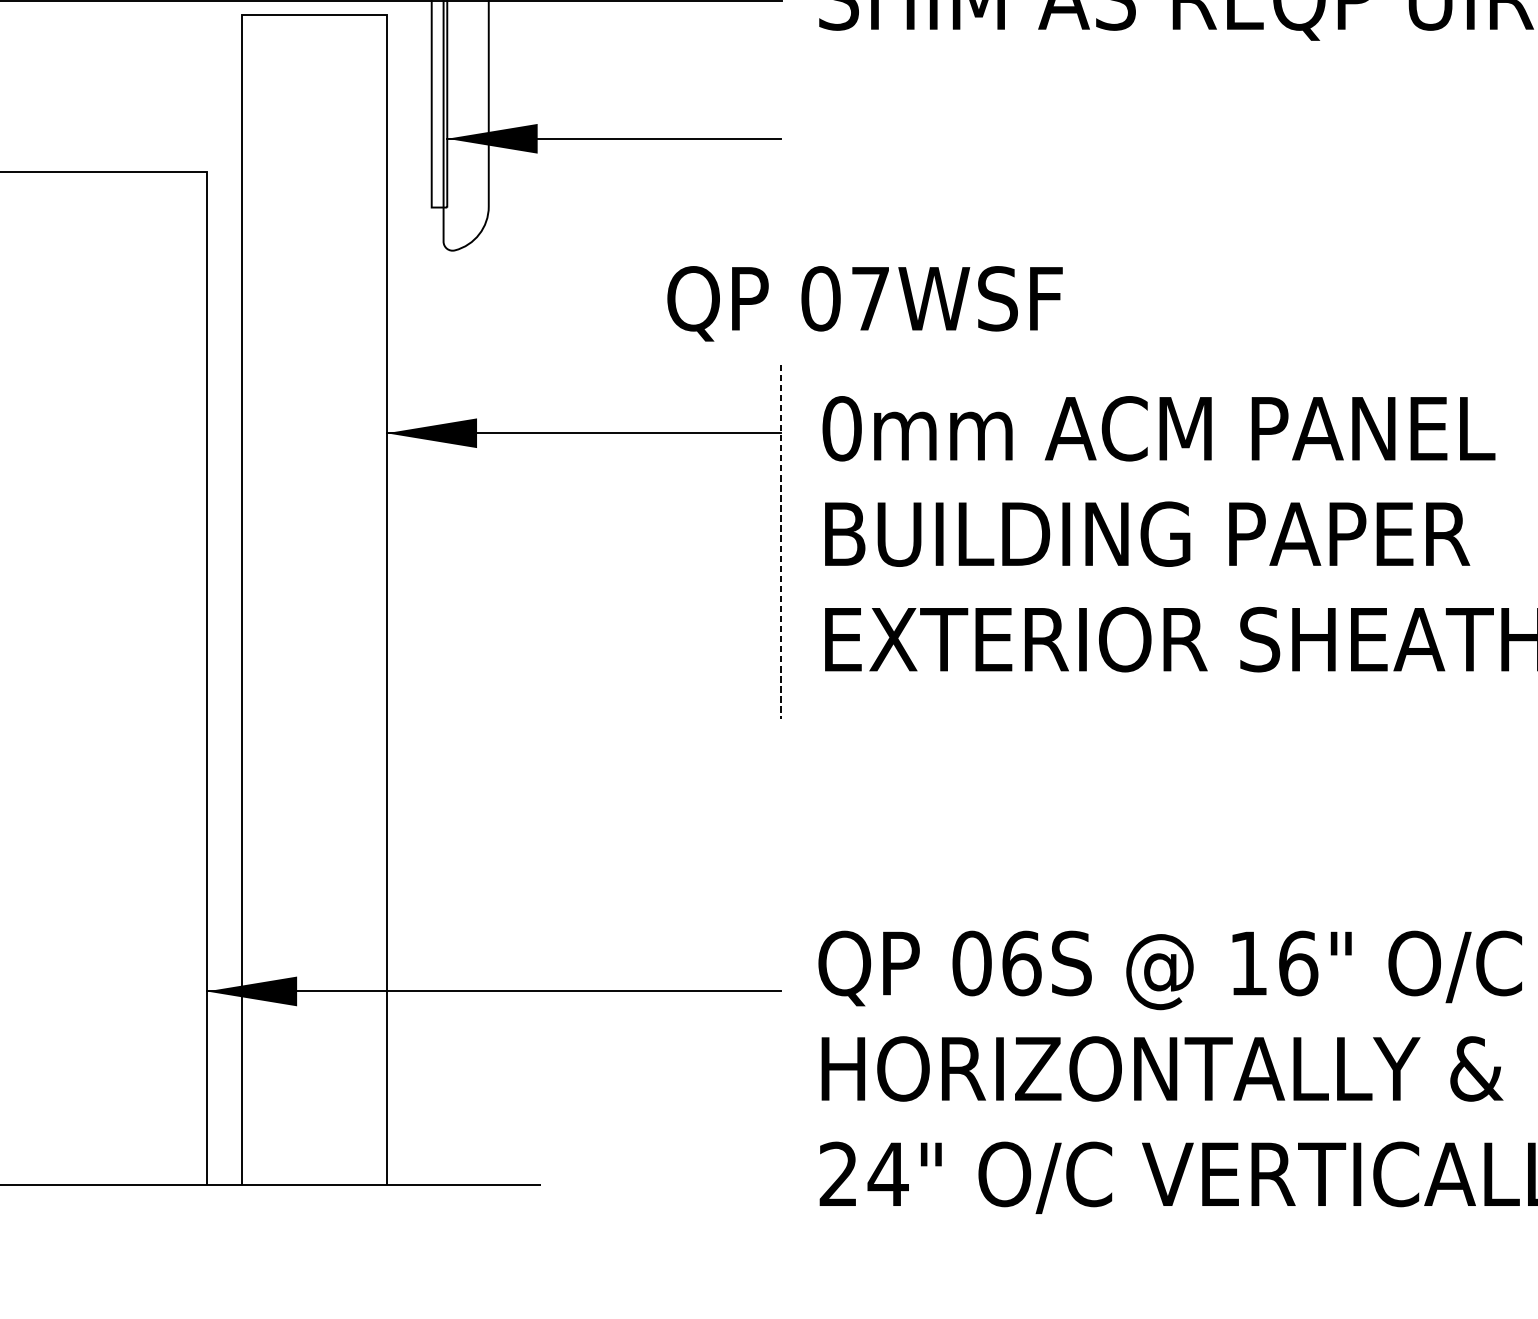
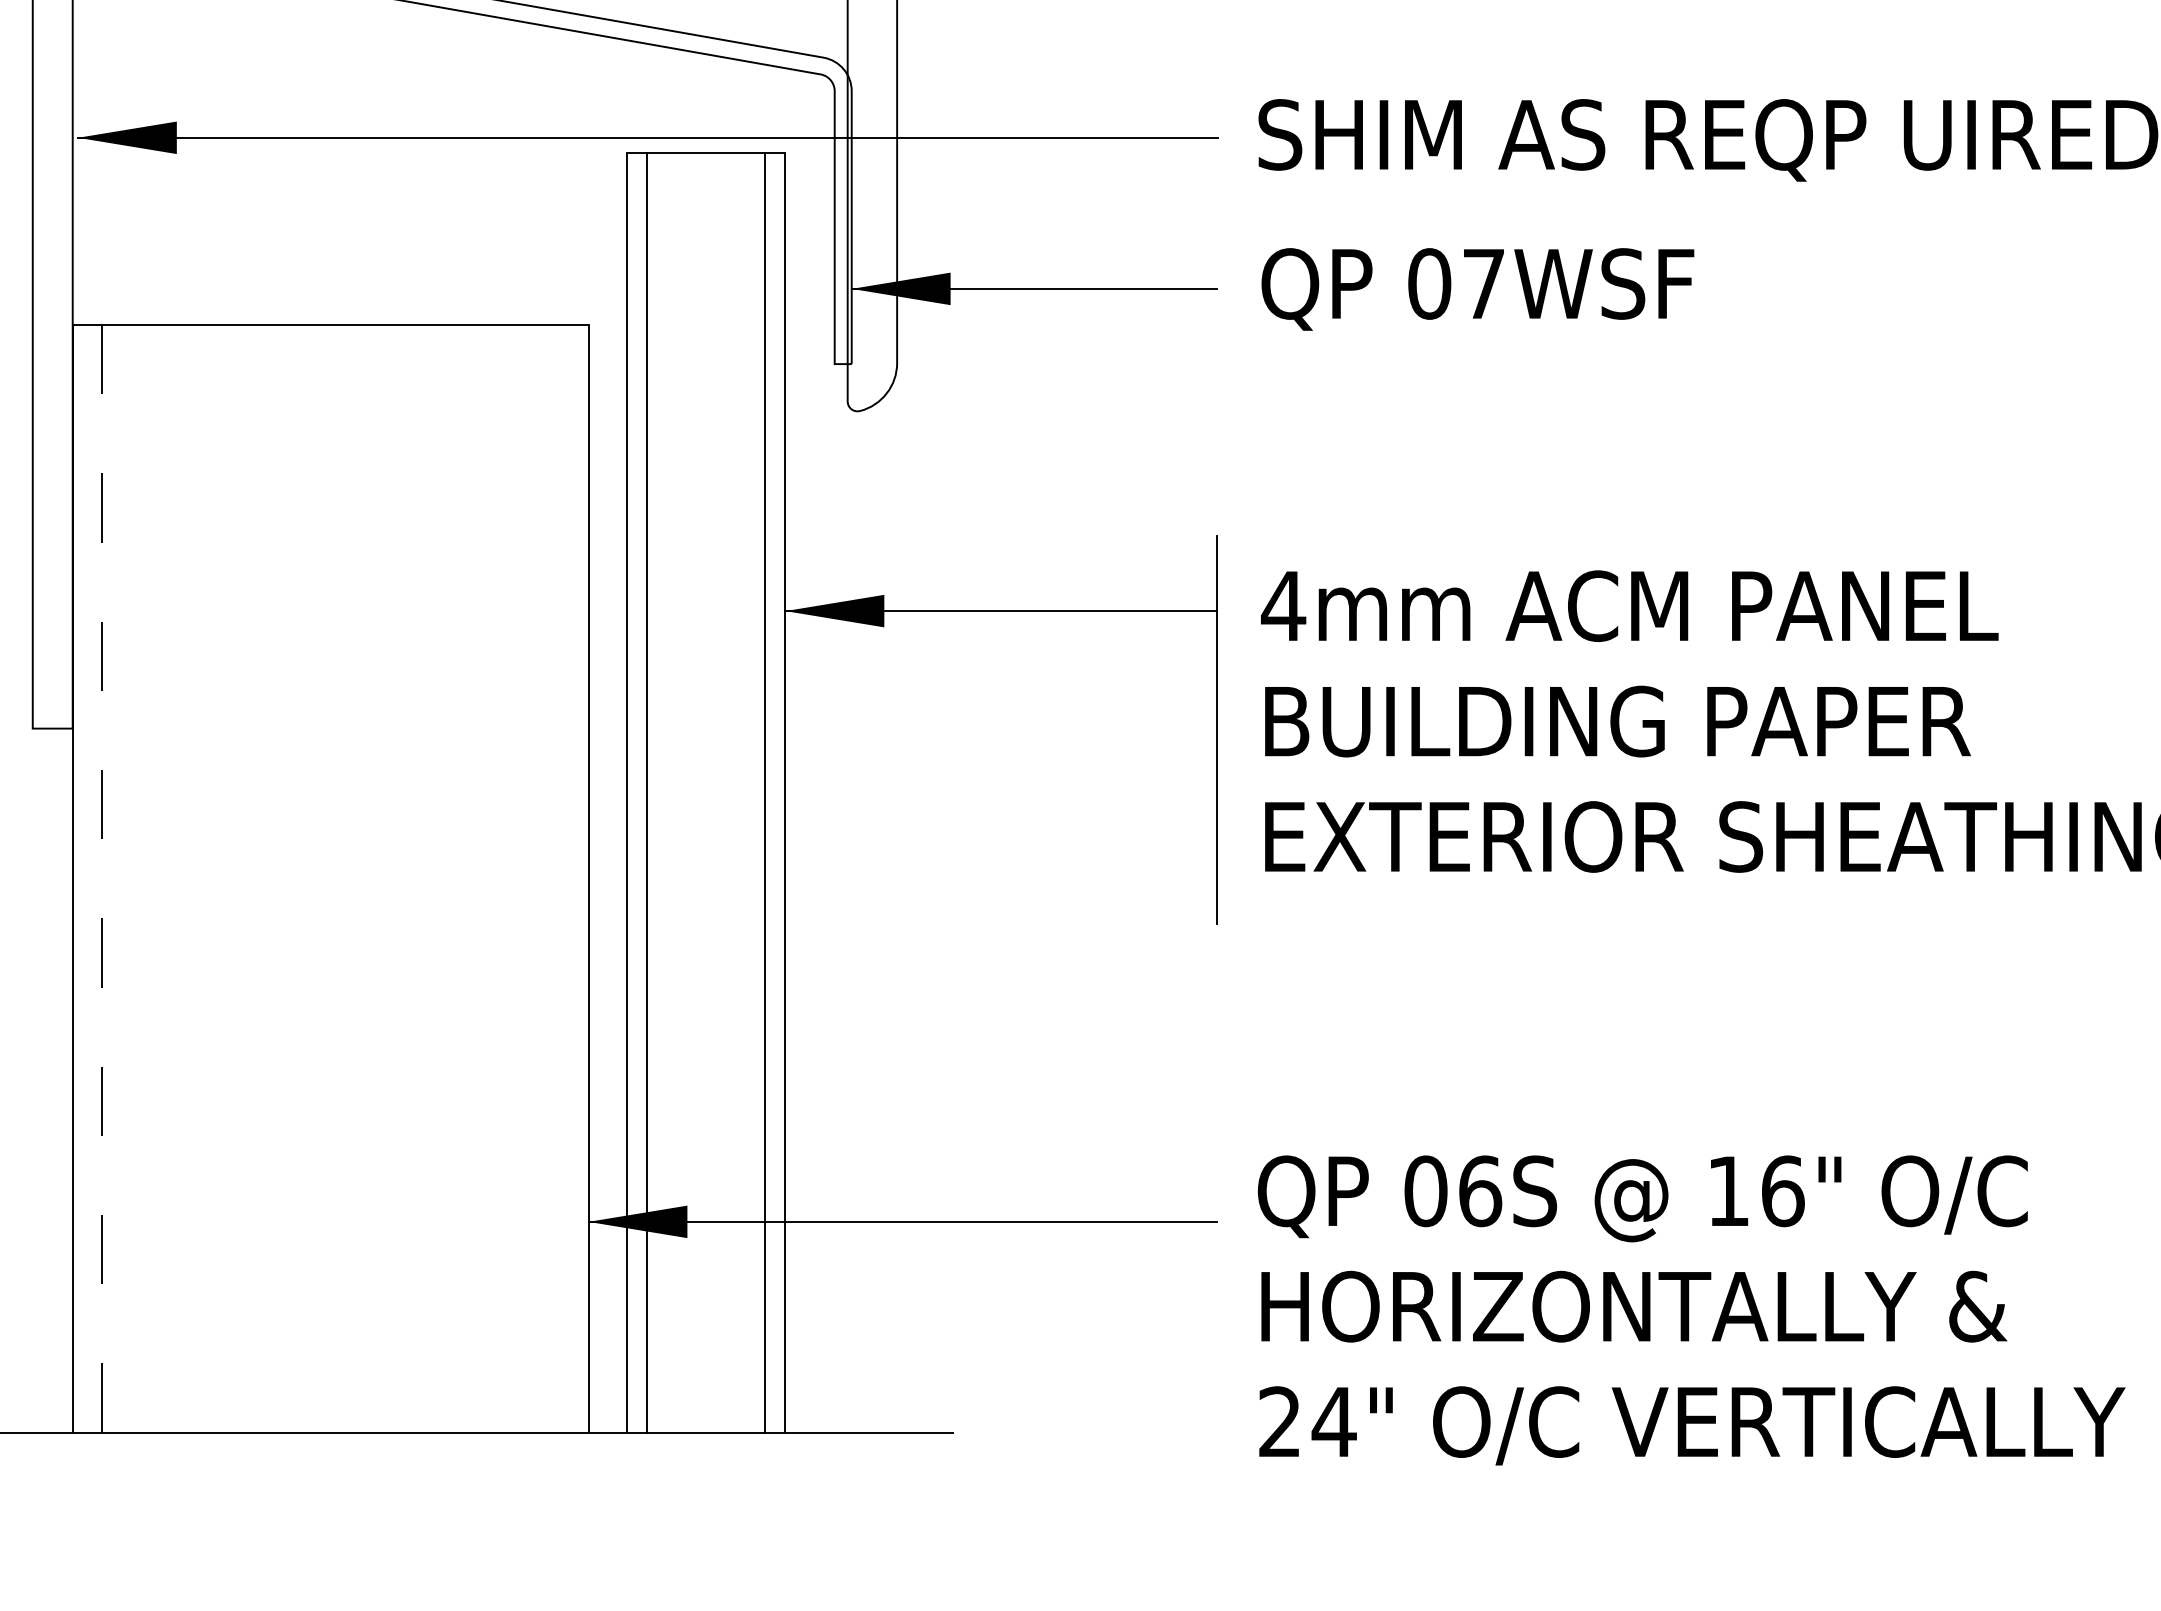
text: (864, 303) -> (1477, 289), moved
text: (841, 429) -> (1283, 606), 0mm -> 4mm
line: (781, 542) -> (1217, 730), dashed -> solid
line: (260, 599) -> (647, 793), added
line: (368, 599) -> (765, 793), added

